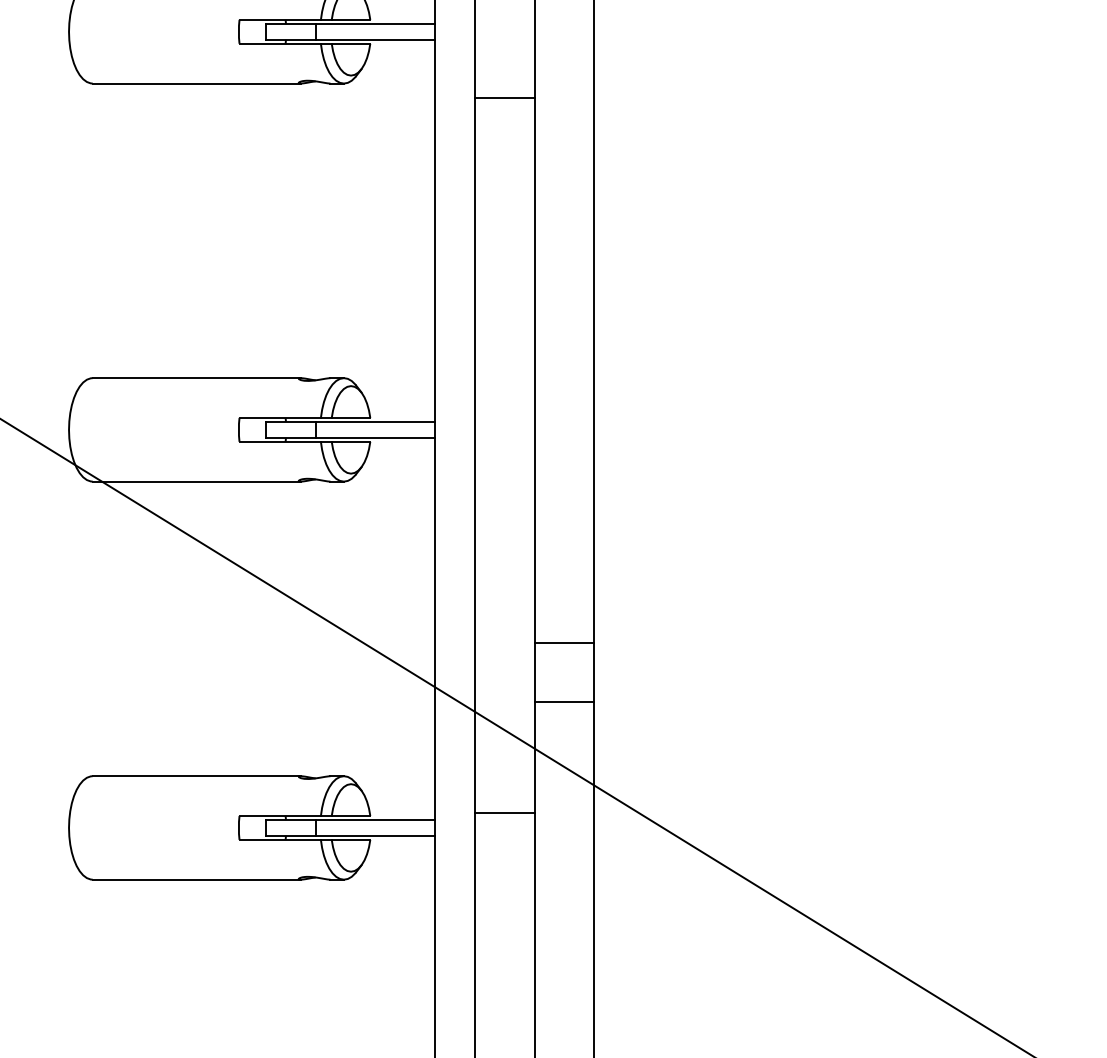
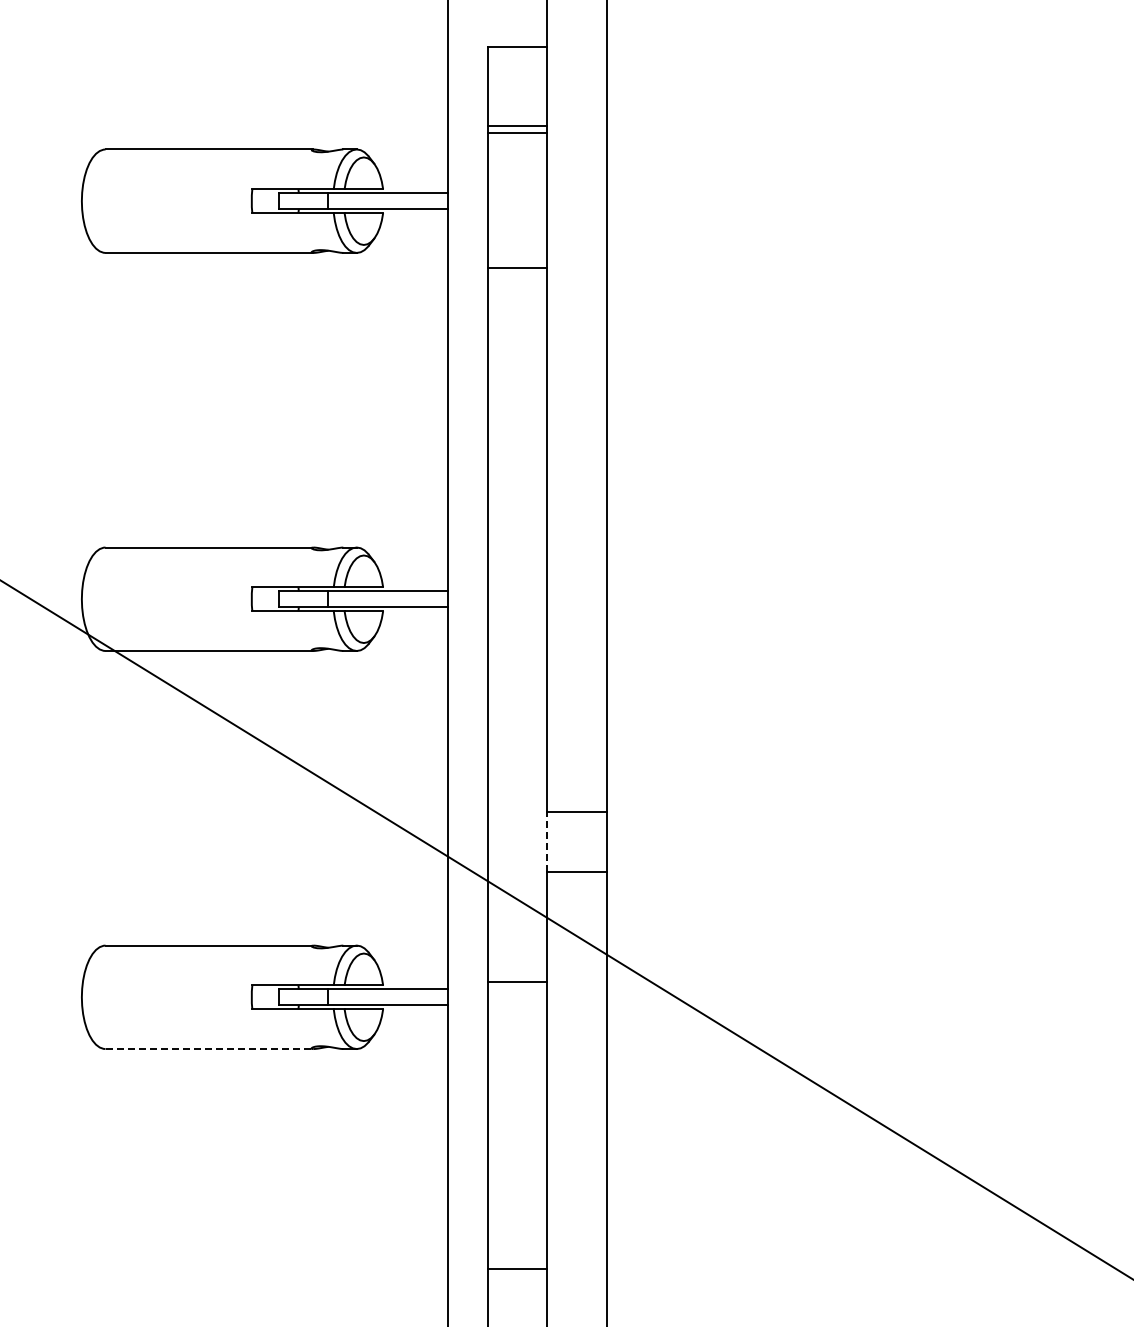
line: (534, 673) -> (547, 842), solid -> dashed
line: (196, 880) -> (209, 1049), solid -> dashed

